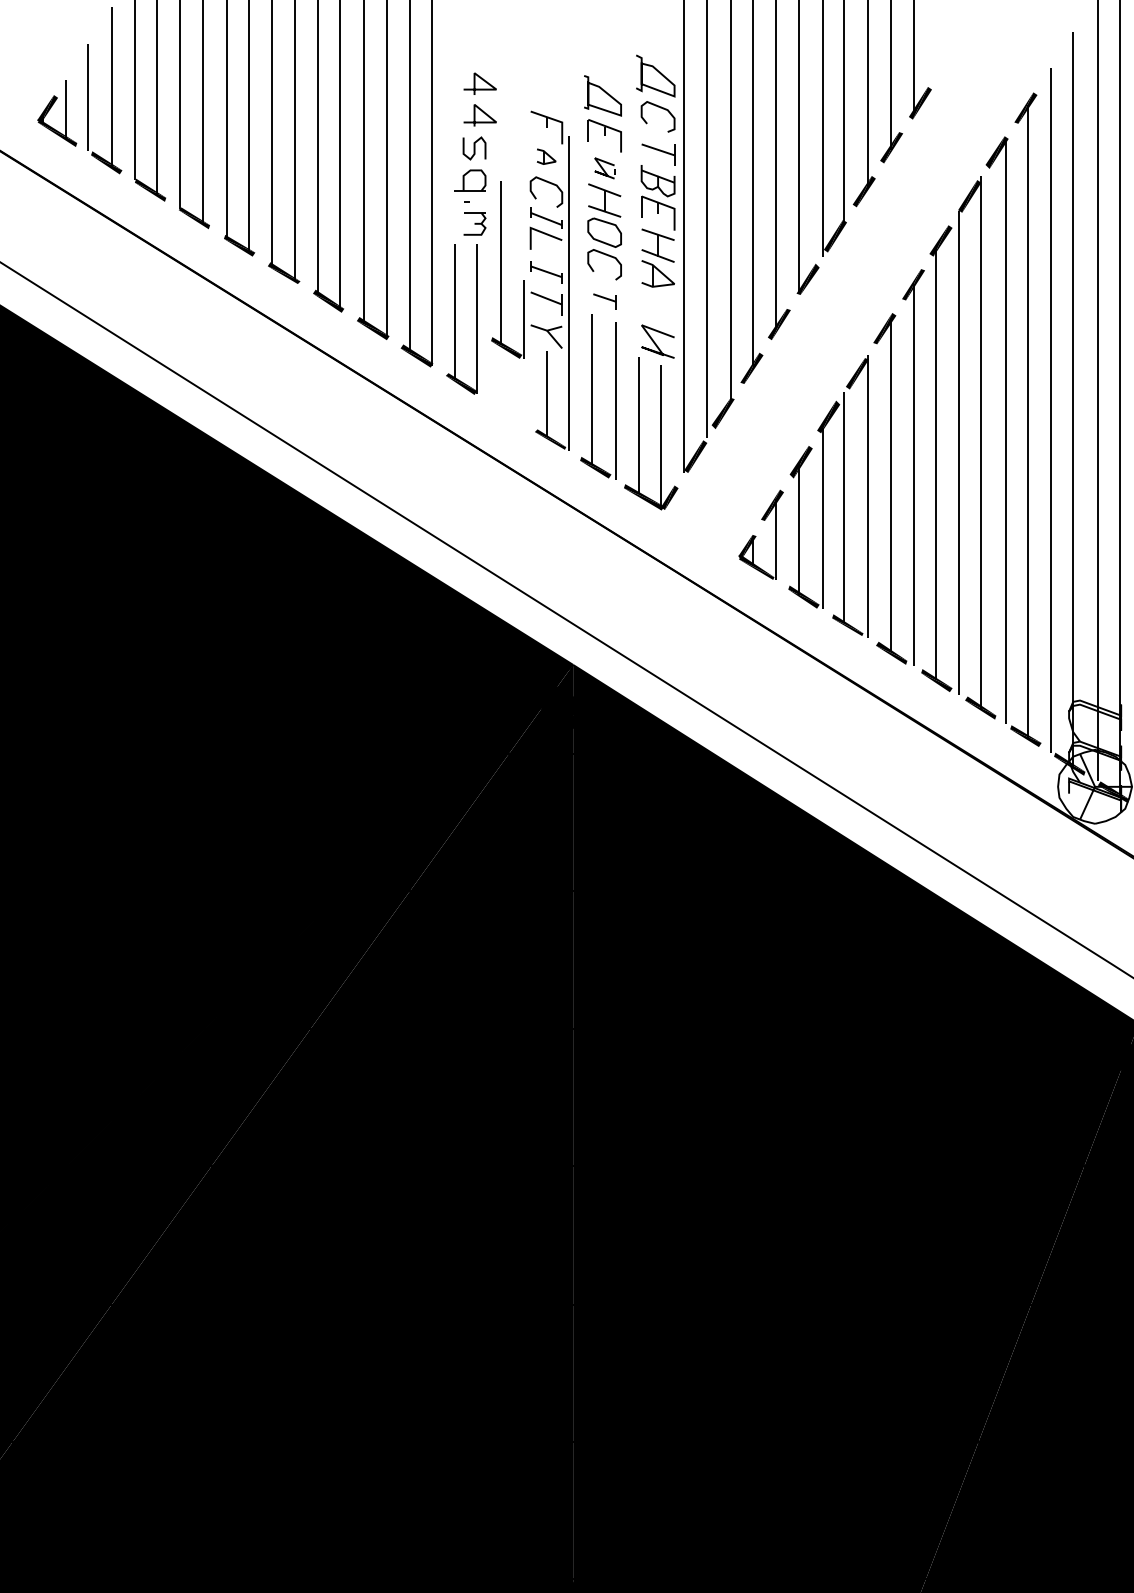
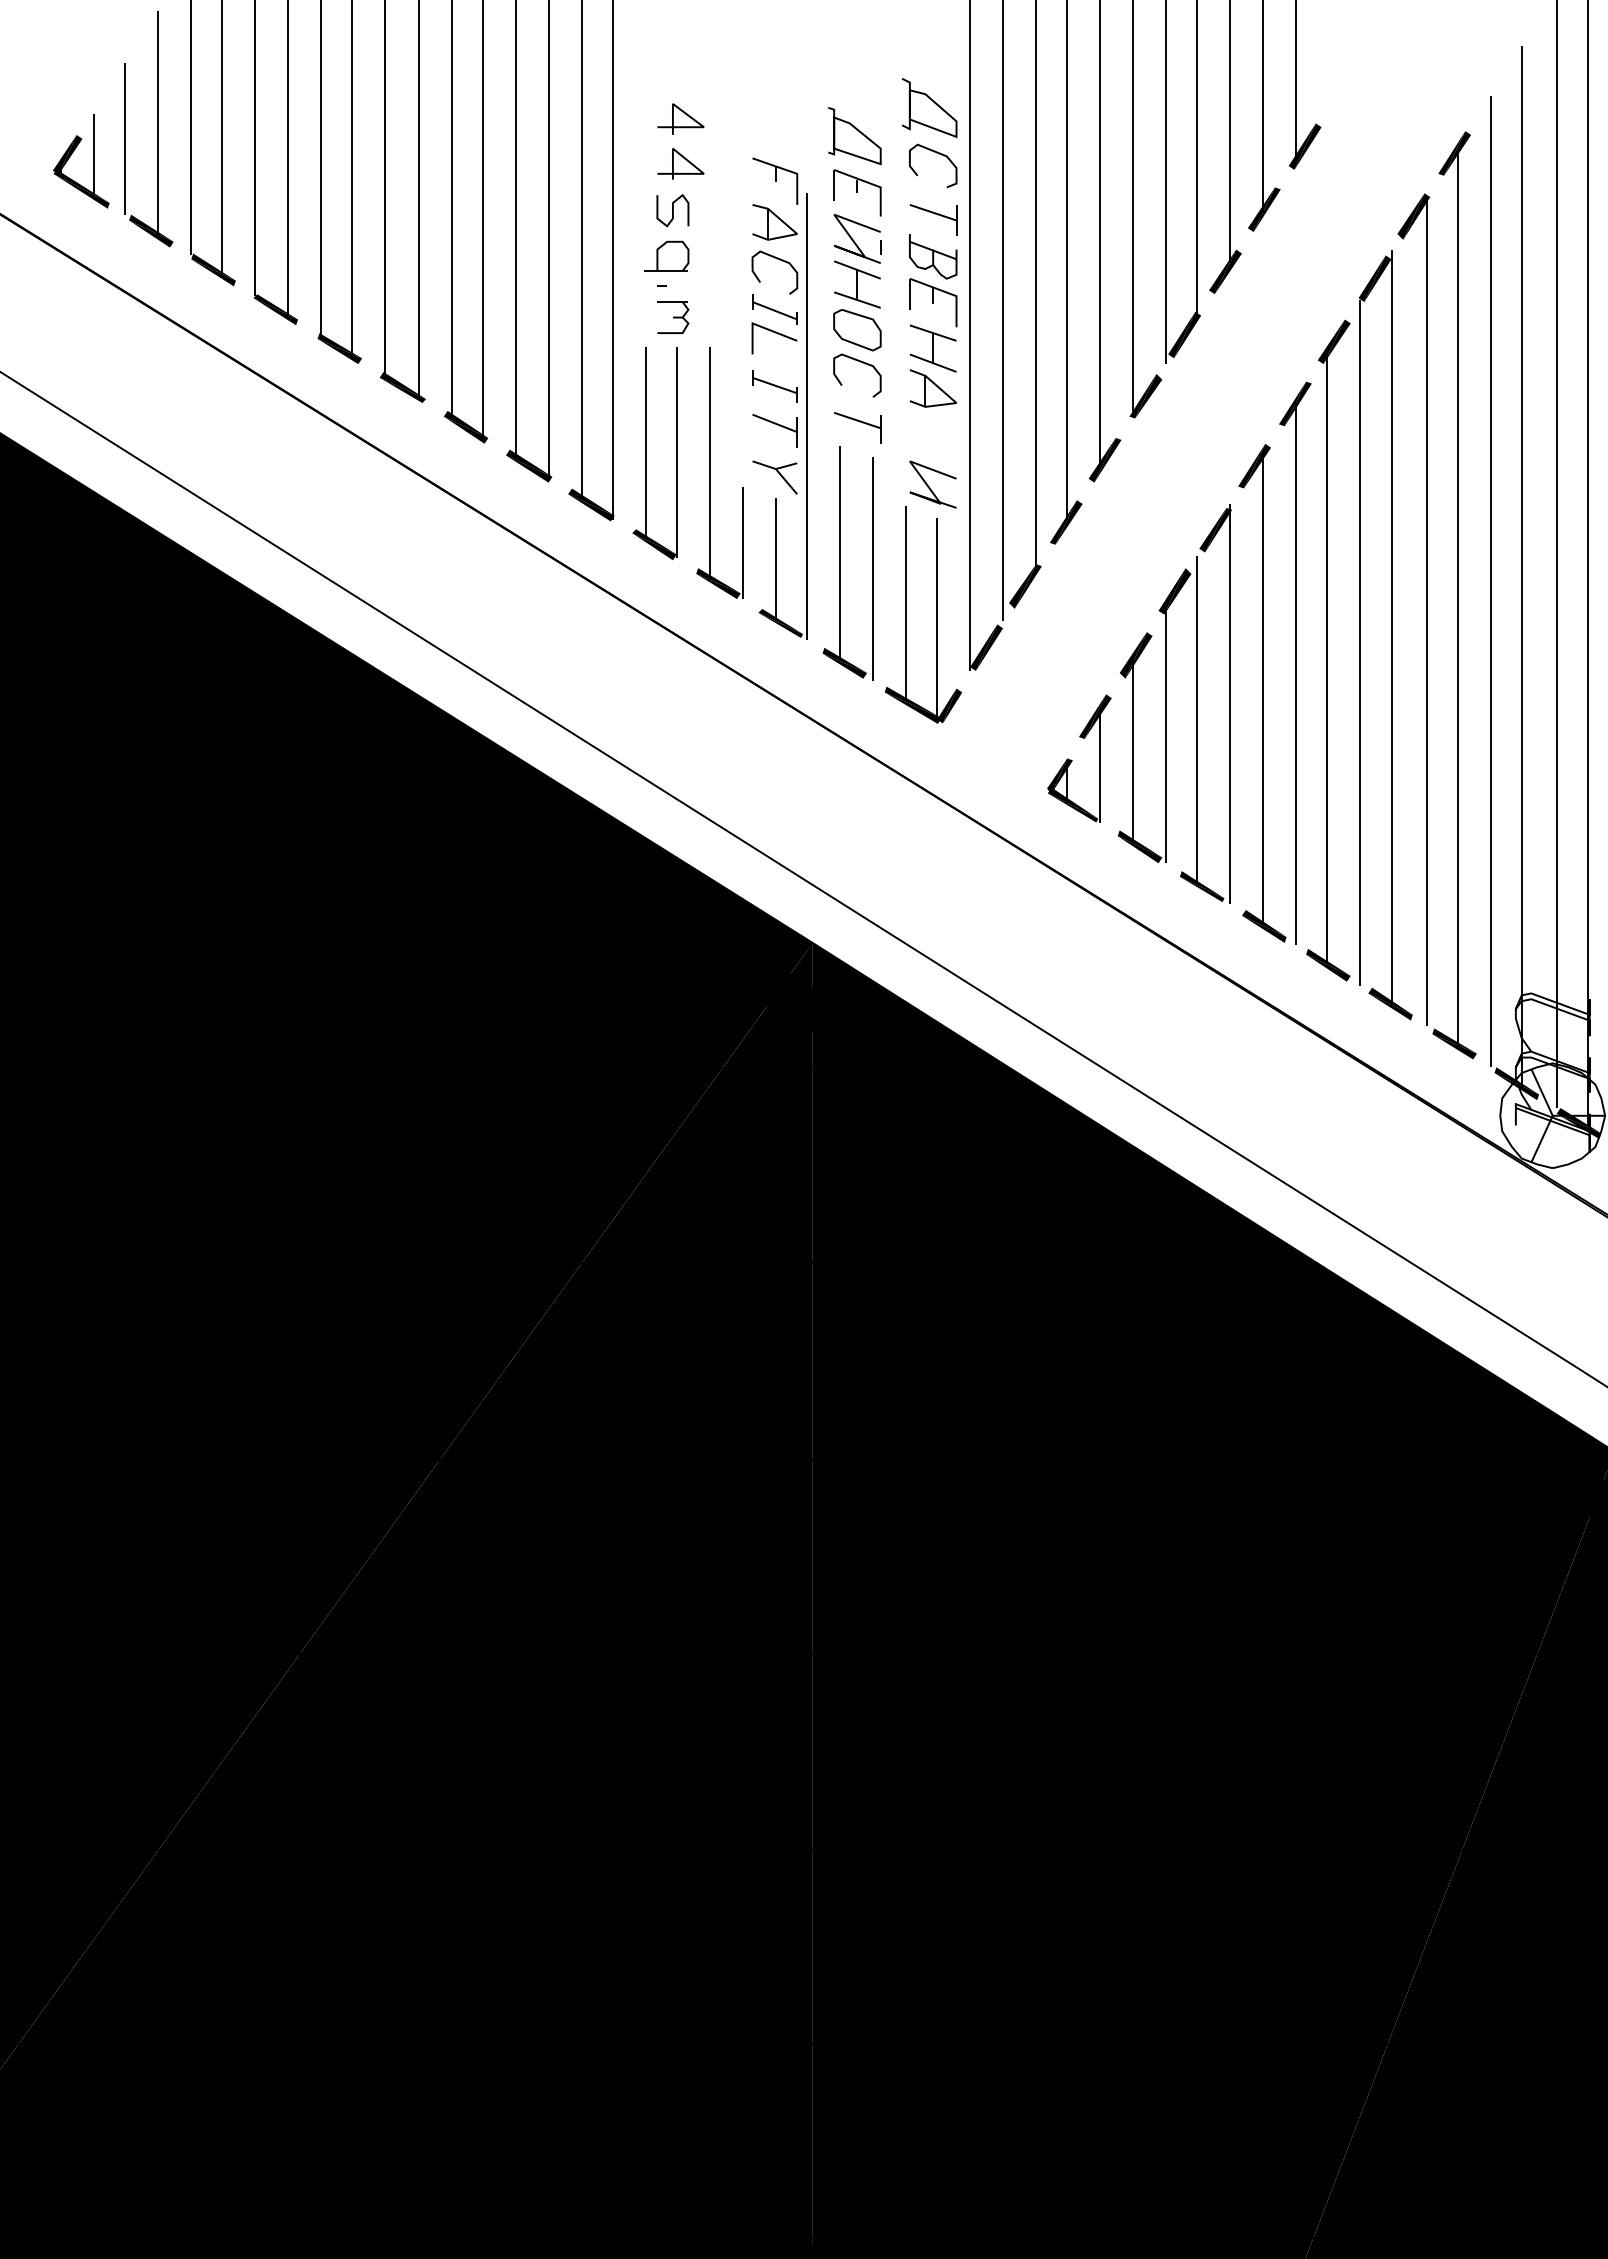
part: (546, 156) -> (774, 222), size x1.67
part: (604, 168) -> (857, 238), size x1.67
part: (501, 269) -> (710, 472), moved
part: (604, 301) -> (857, 427), size x1.43

